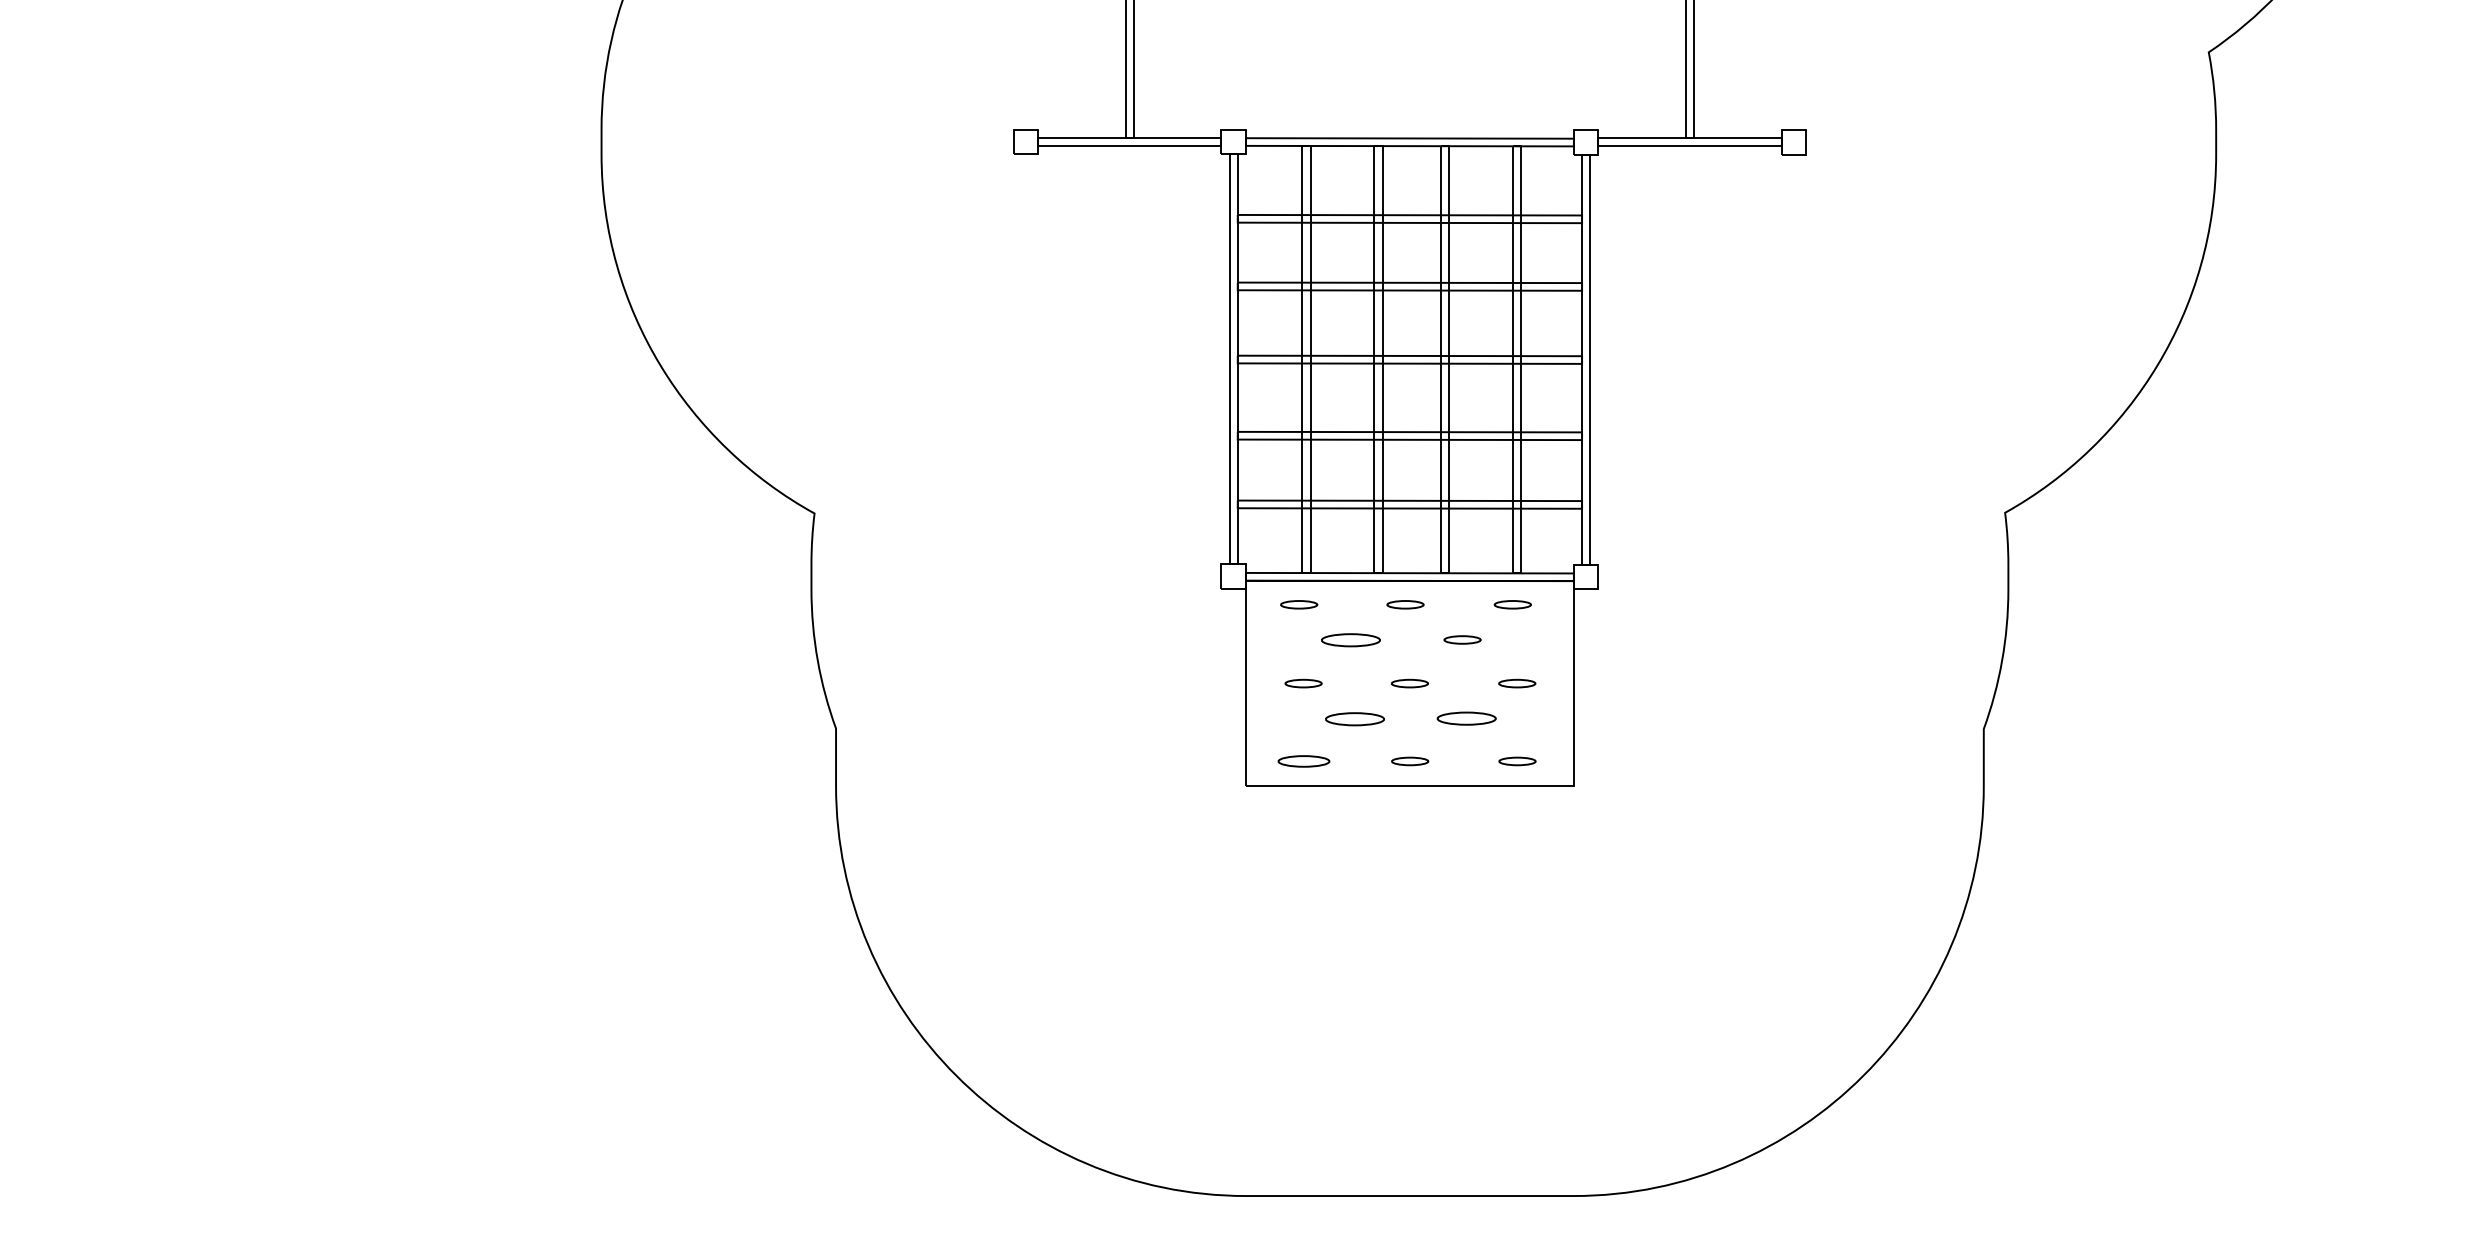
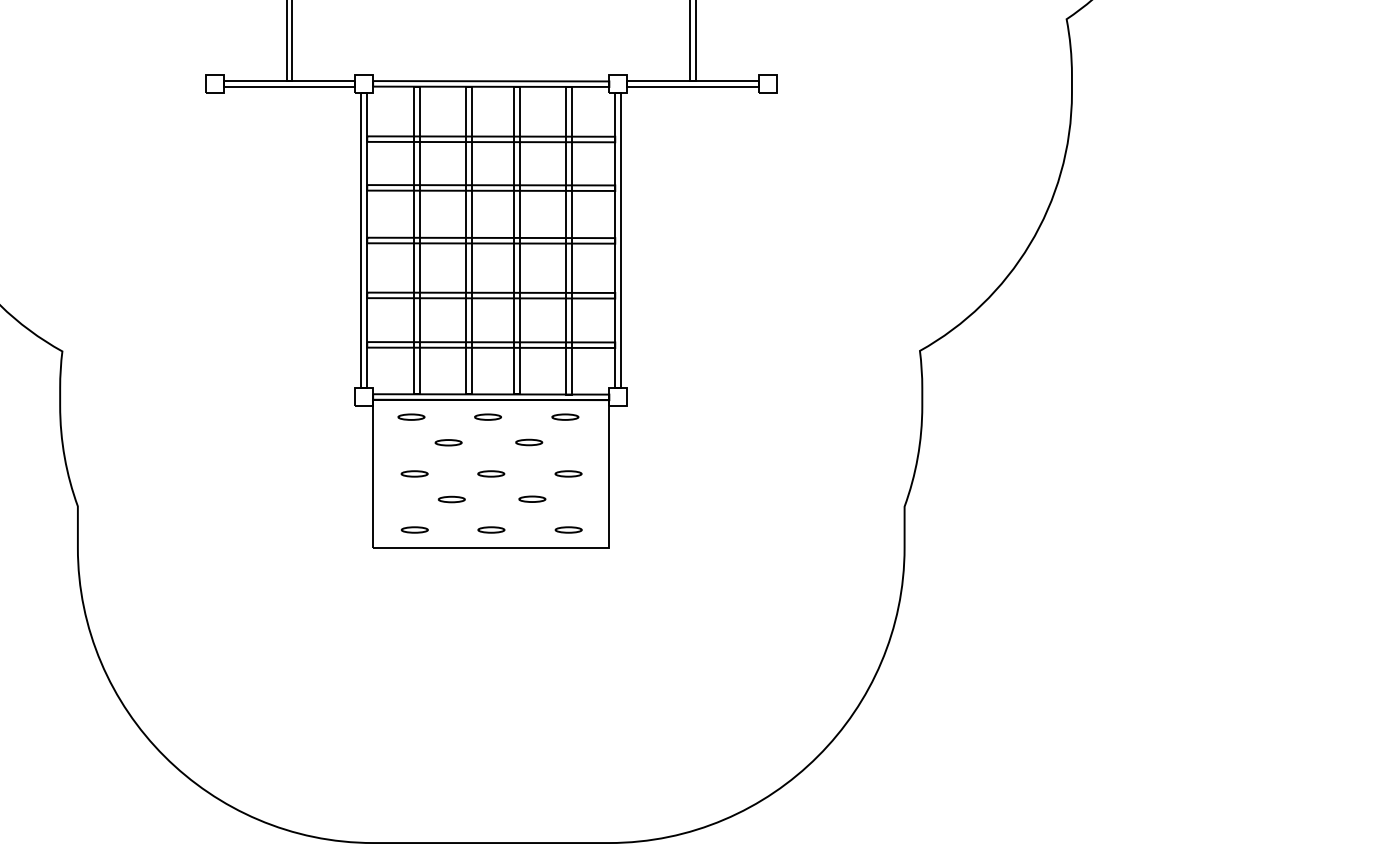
part: (1350, 640) -> (448, 442), size x0.62
part: (1355, 718) -> (452, 499), size x0.62
part: (1467, 718) -> (532, 499), size x0.62
part: (1303, 761) -> (414, 530), size x0.71

